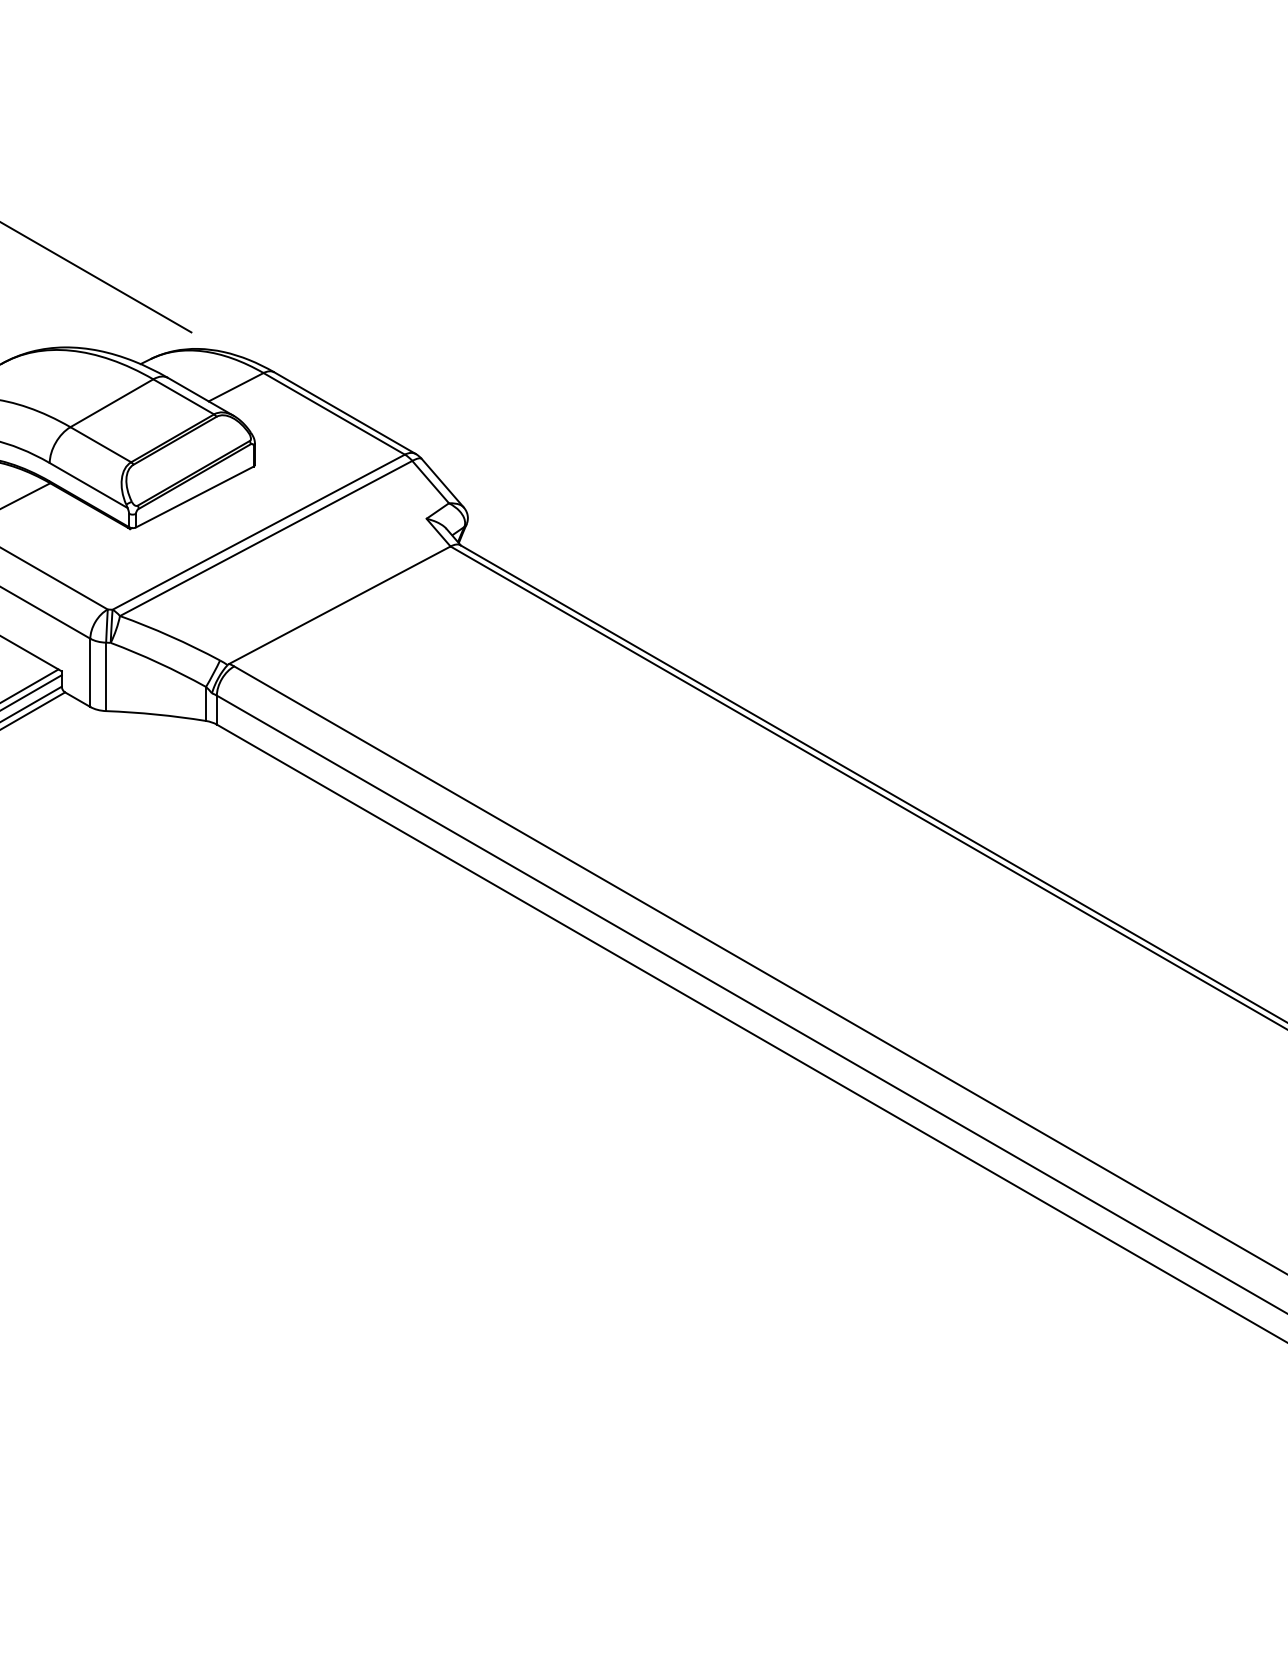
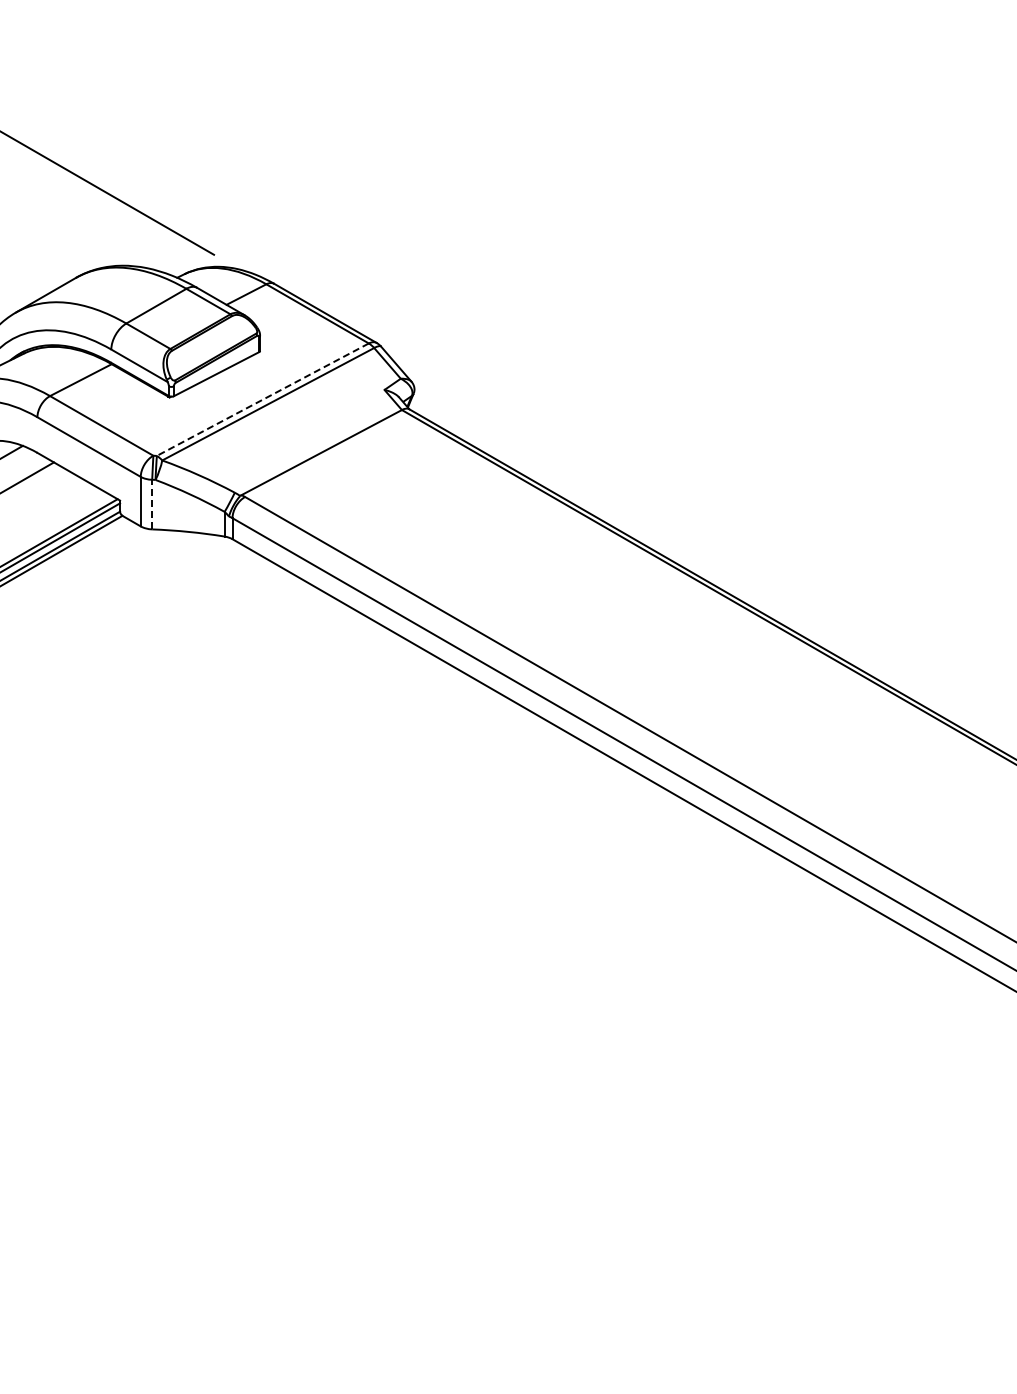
line: (258, 531) -> (262, 399), solid -> dashed
line: (106, 676) -> (152, 504), solid -> dashed

